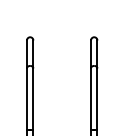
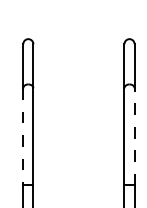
line: (26, 99) -> (22, 137), solid -> dashed
line: (97, 99) -> (134, 137), solid -> dashed

